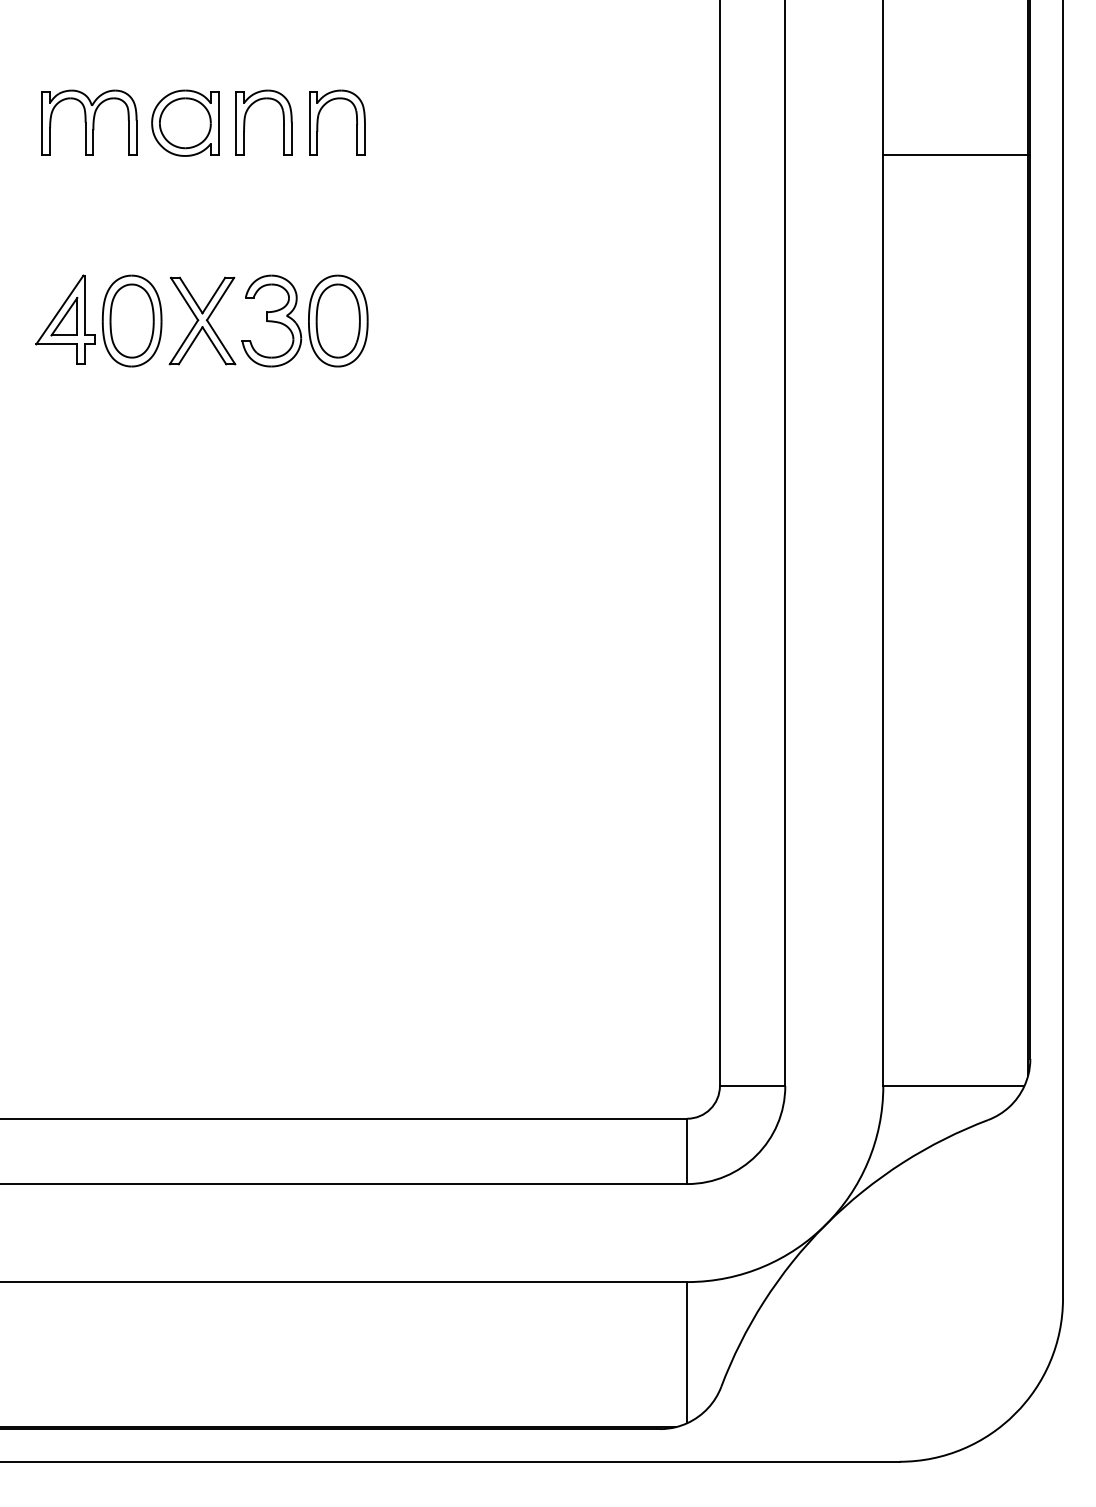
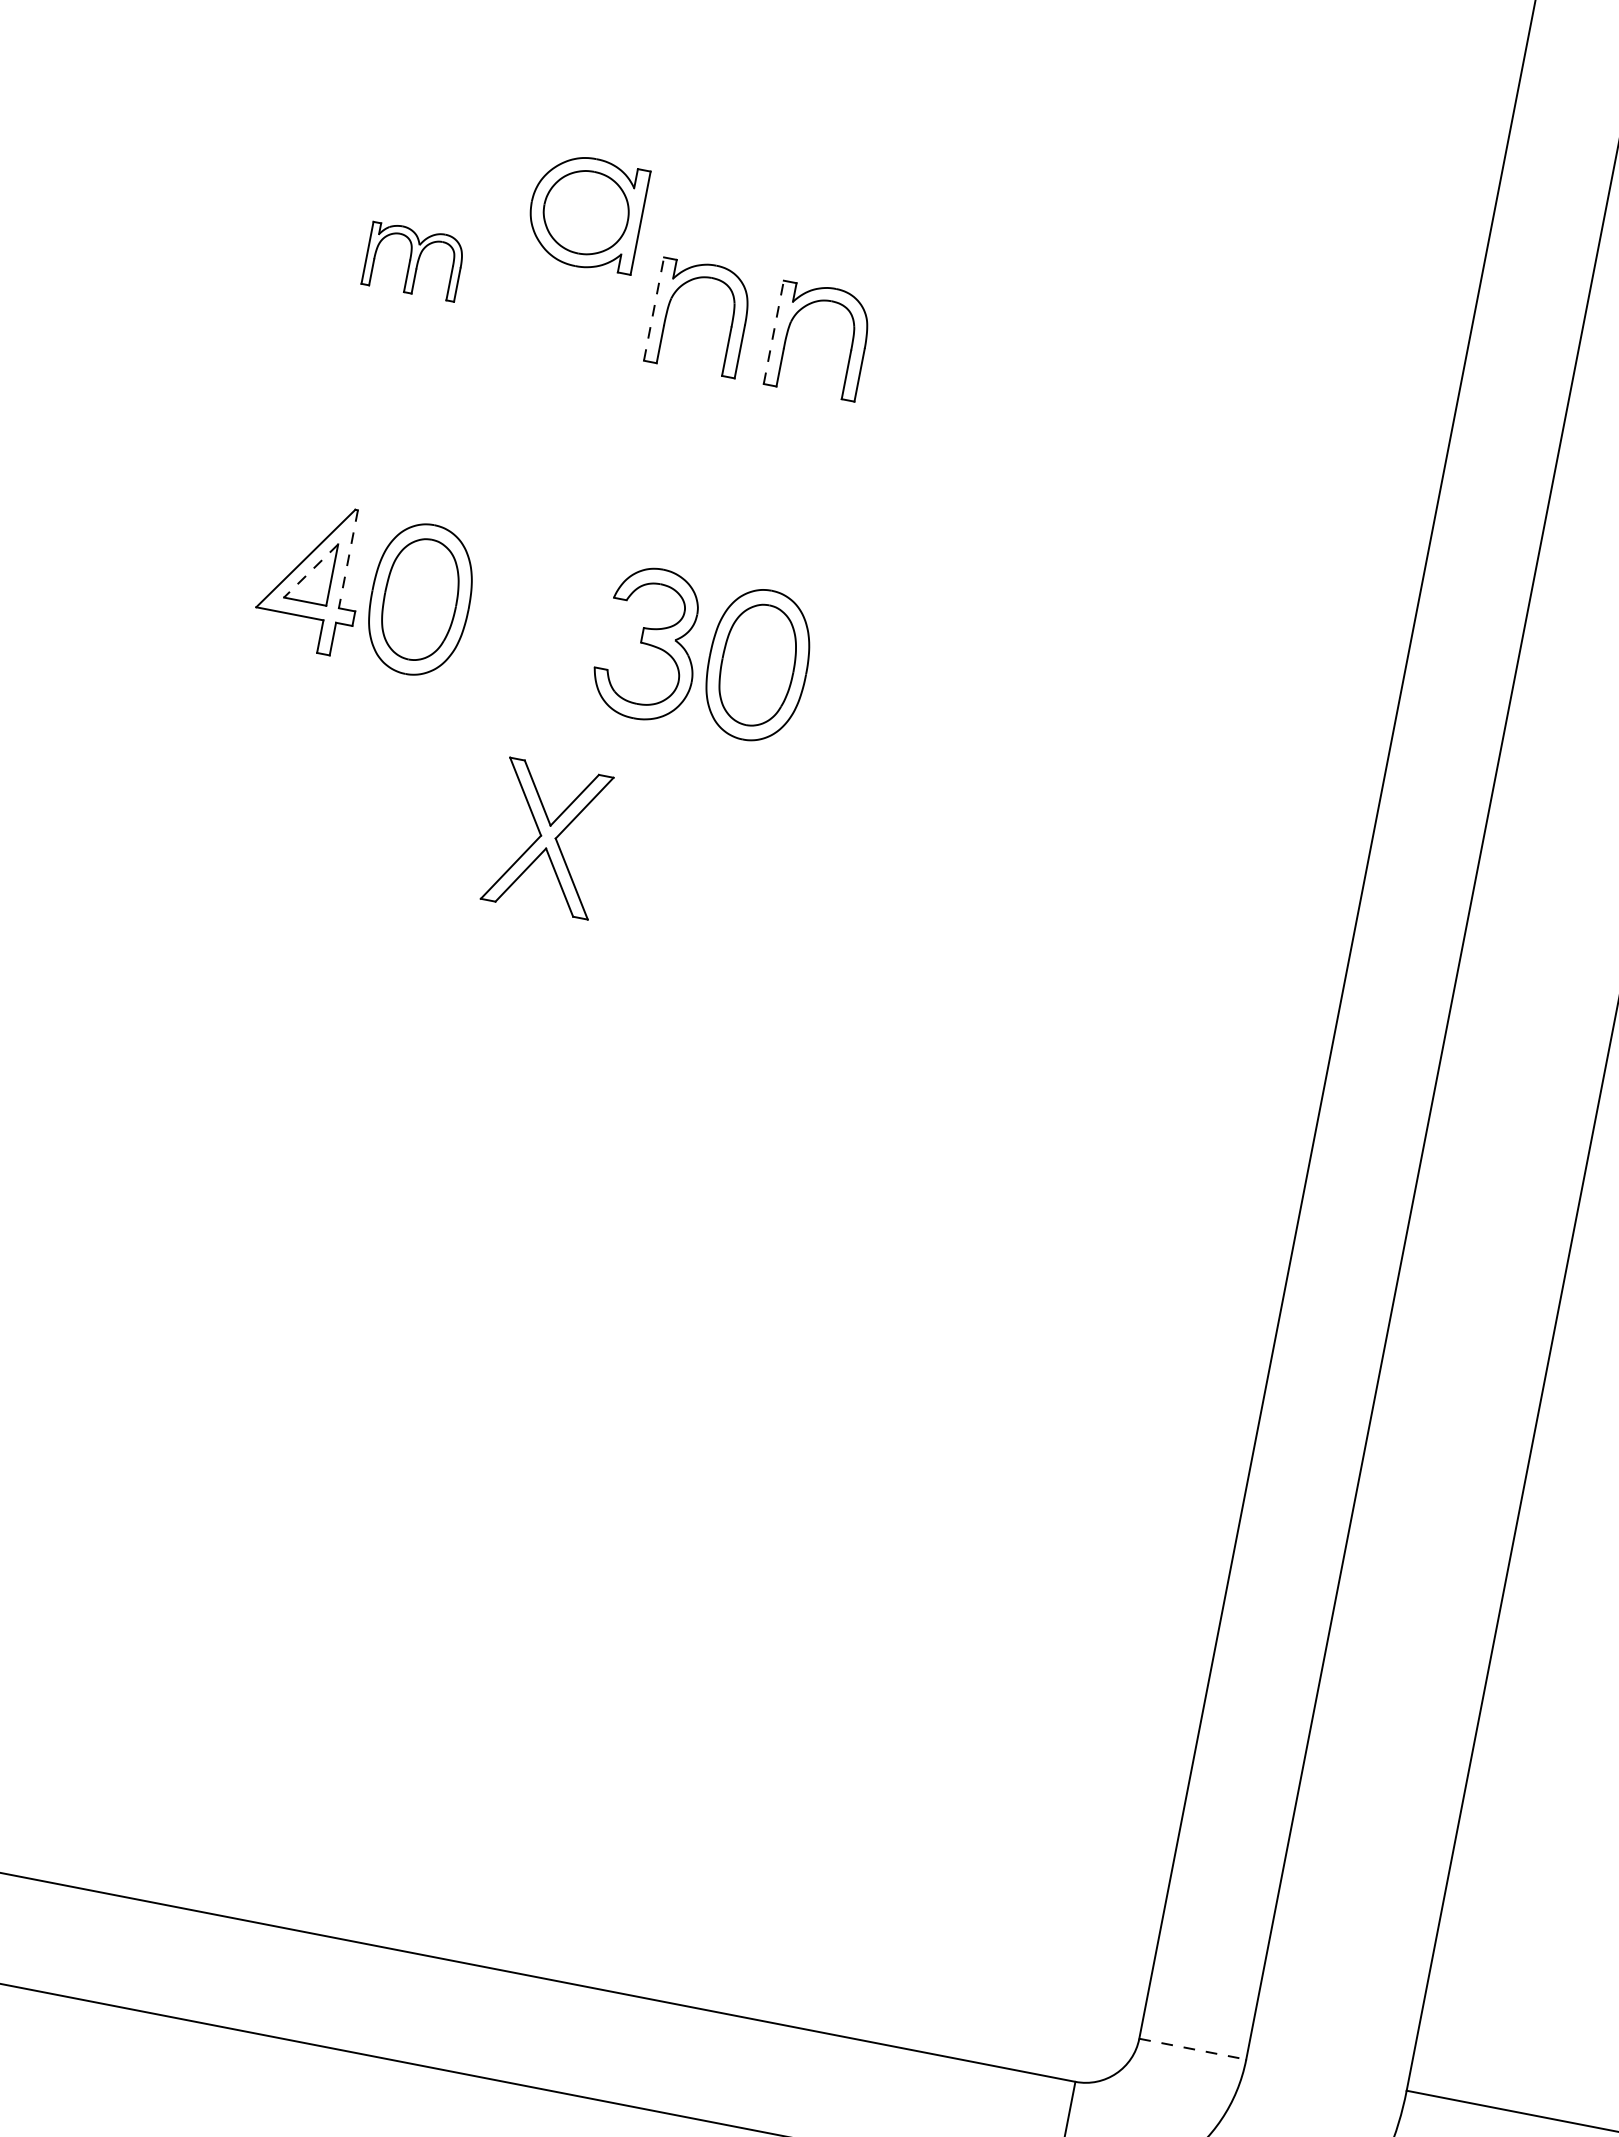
part: (89, 122) -> (413, 261), size x0.6
part: (185, 122) -> (586, 211), moved
line: (236, 123) -> (654, 309), solid -> dashed
line: (309, 123) -> (773, 332), solid -> dashed
line: (85, 305) -> (349, 559), solid -> dashed
line: (64, 316) -> (311, 570), solid -> dashed
part: (202, 320) -> (548, 837), moved
line: (752, 1086) -> (1192, 2049), solid -> dashed

